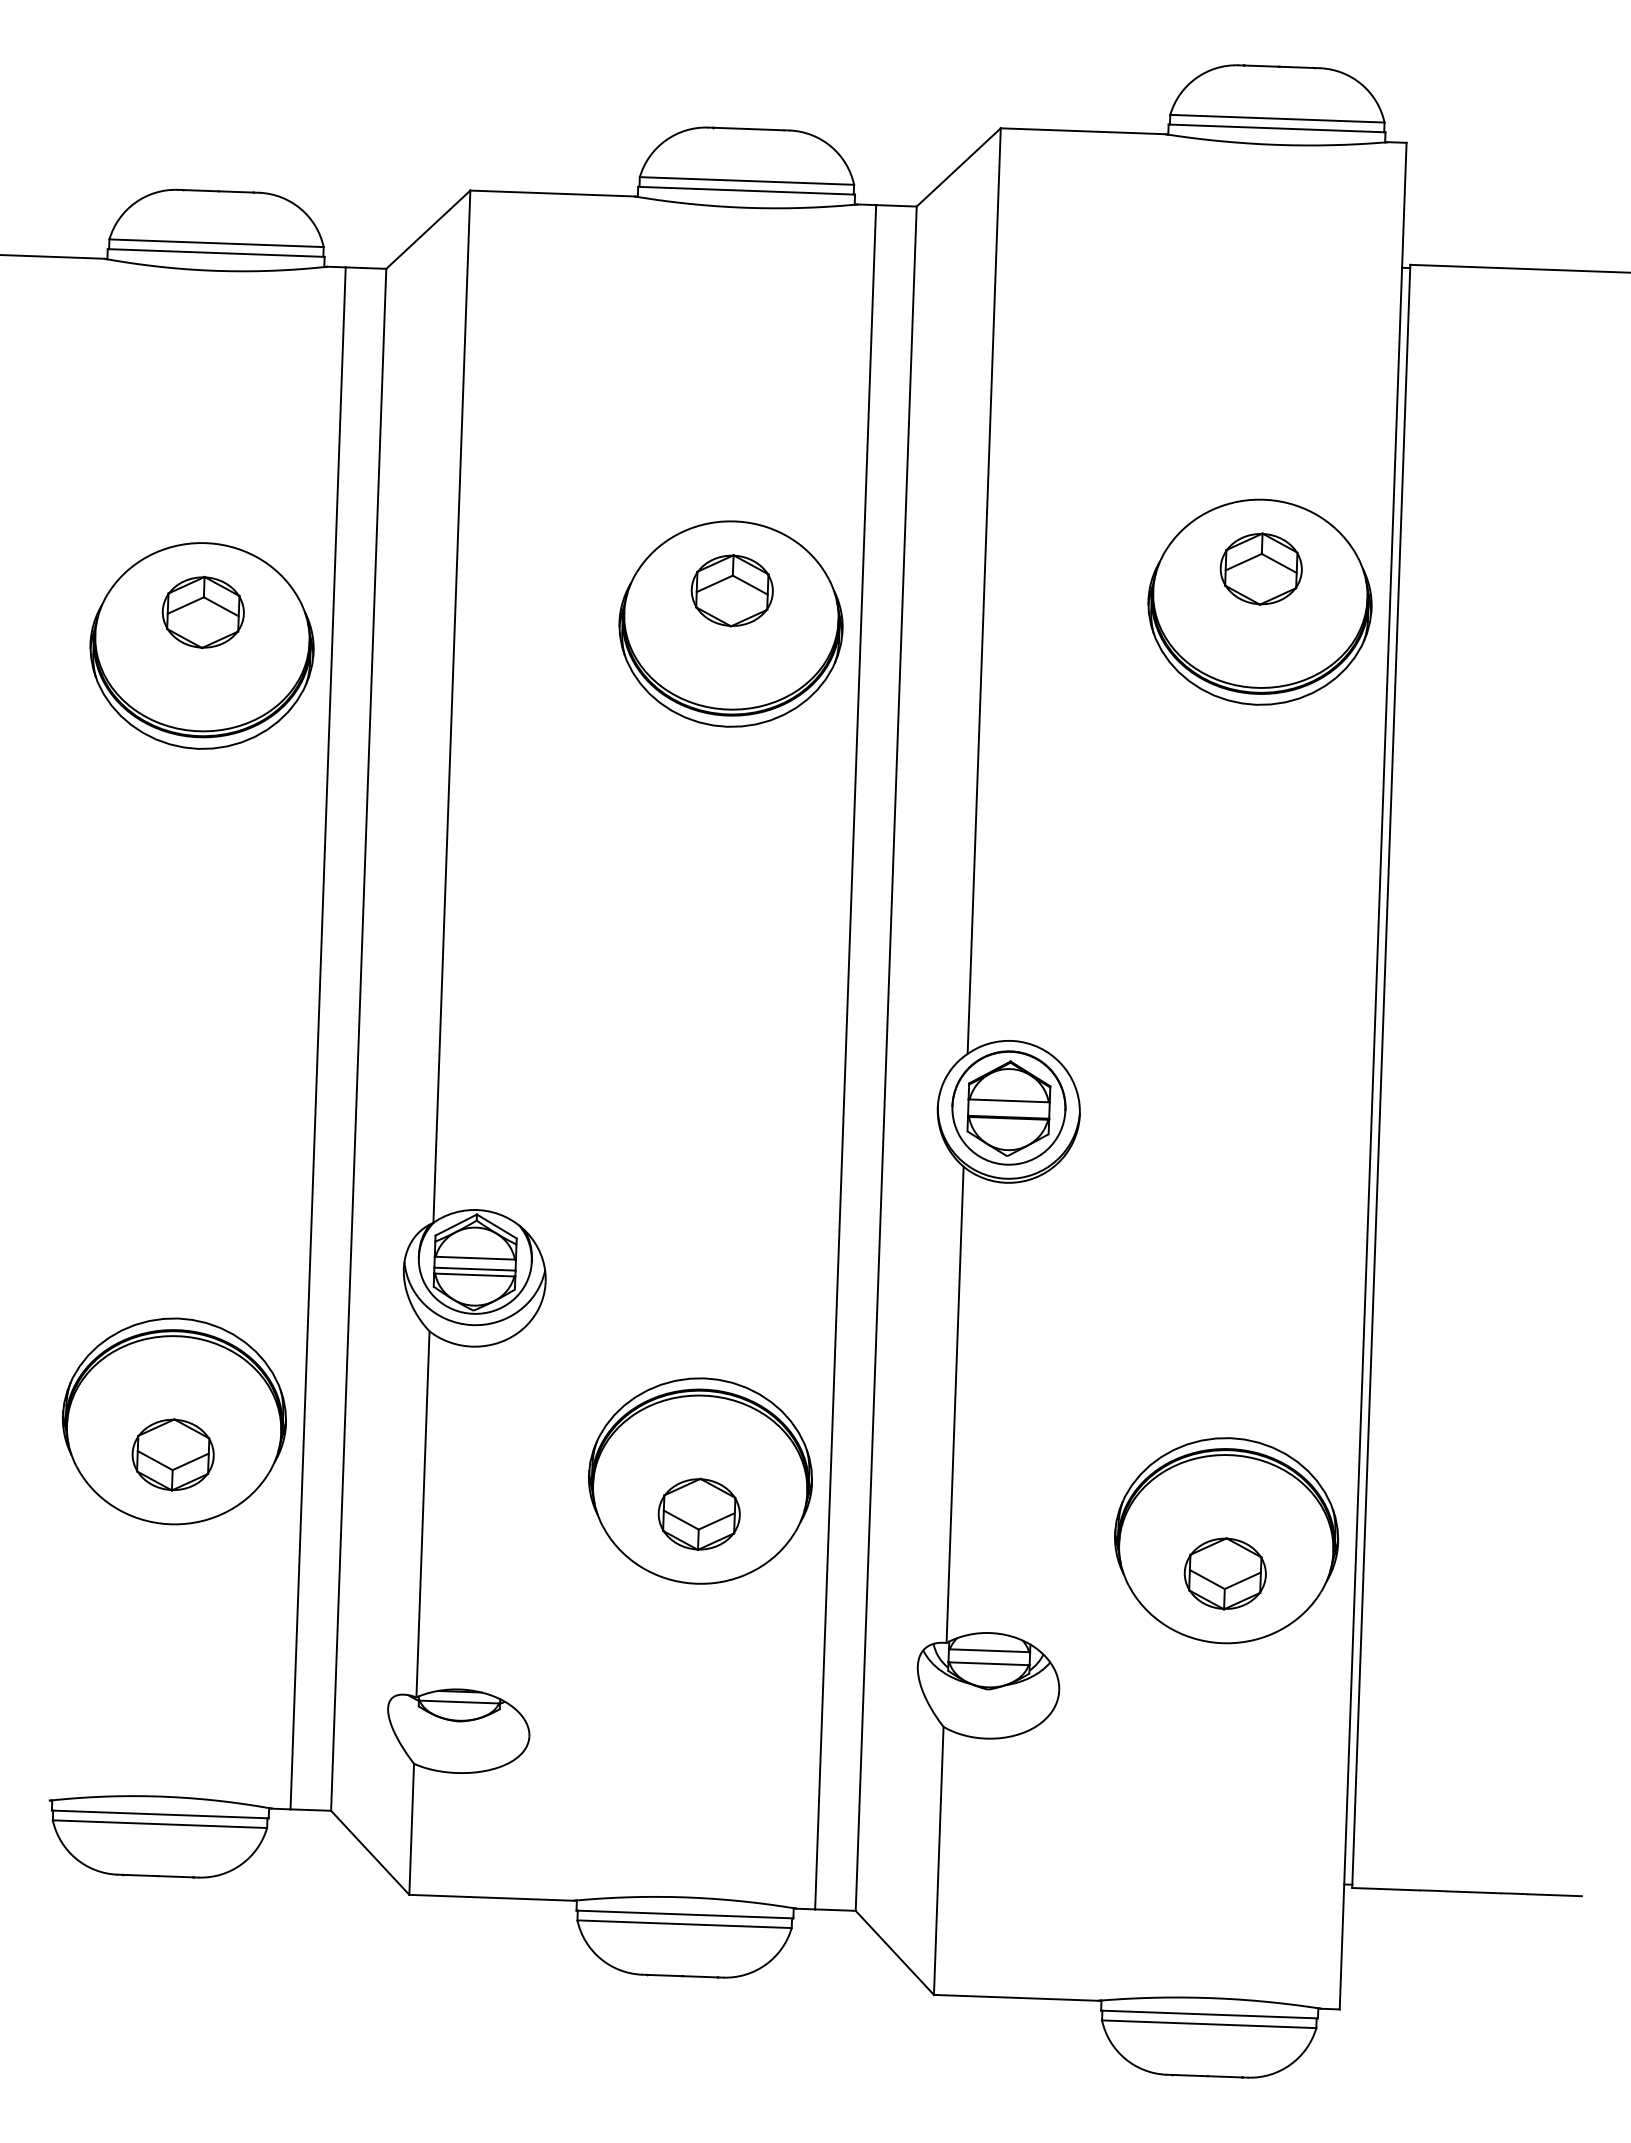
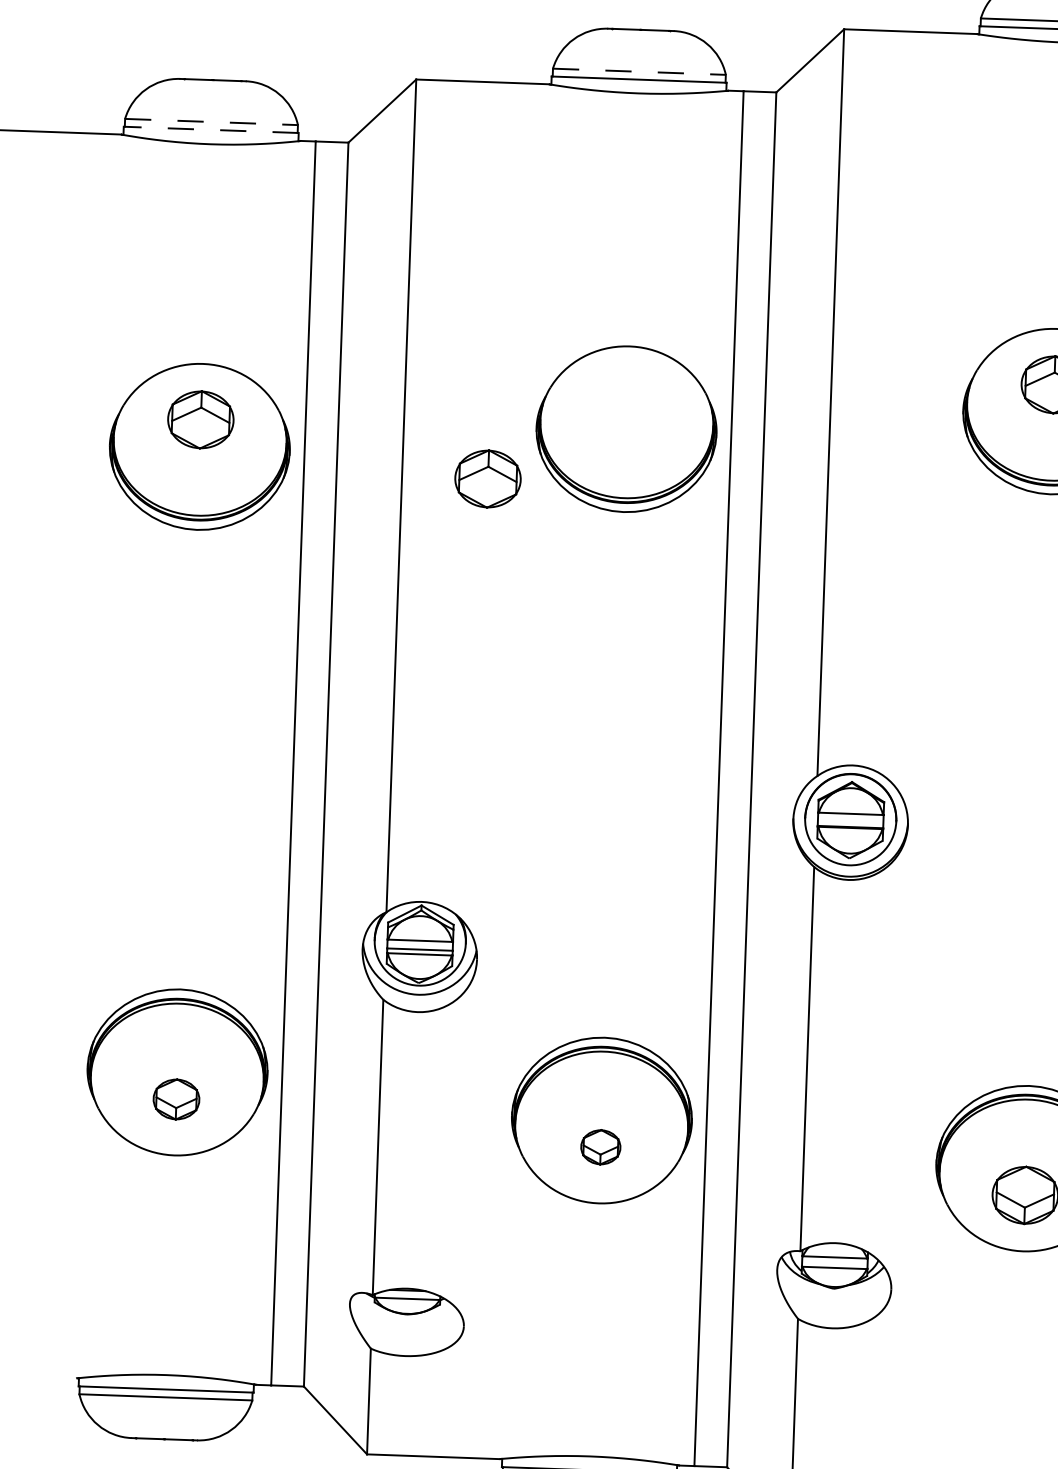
line: (747, 181) -> (639, 72), solid -> dashed
line: (217, 243) -> (212, 122), solid -> dashed
line: (215, 253) -> (210, 130), solid -> dashed
part: (731, 590) -> (487, 478), moved
part: (172, 1454) -> (175, 1099), size x0.7
part: (698, 1513) -> (600, 1146), size x0.6

